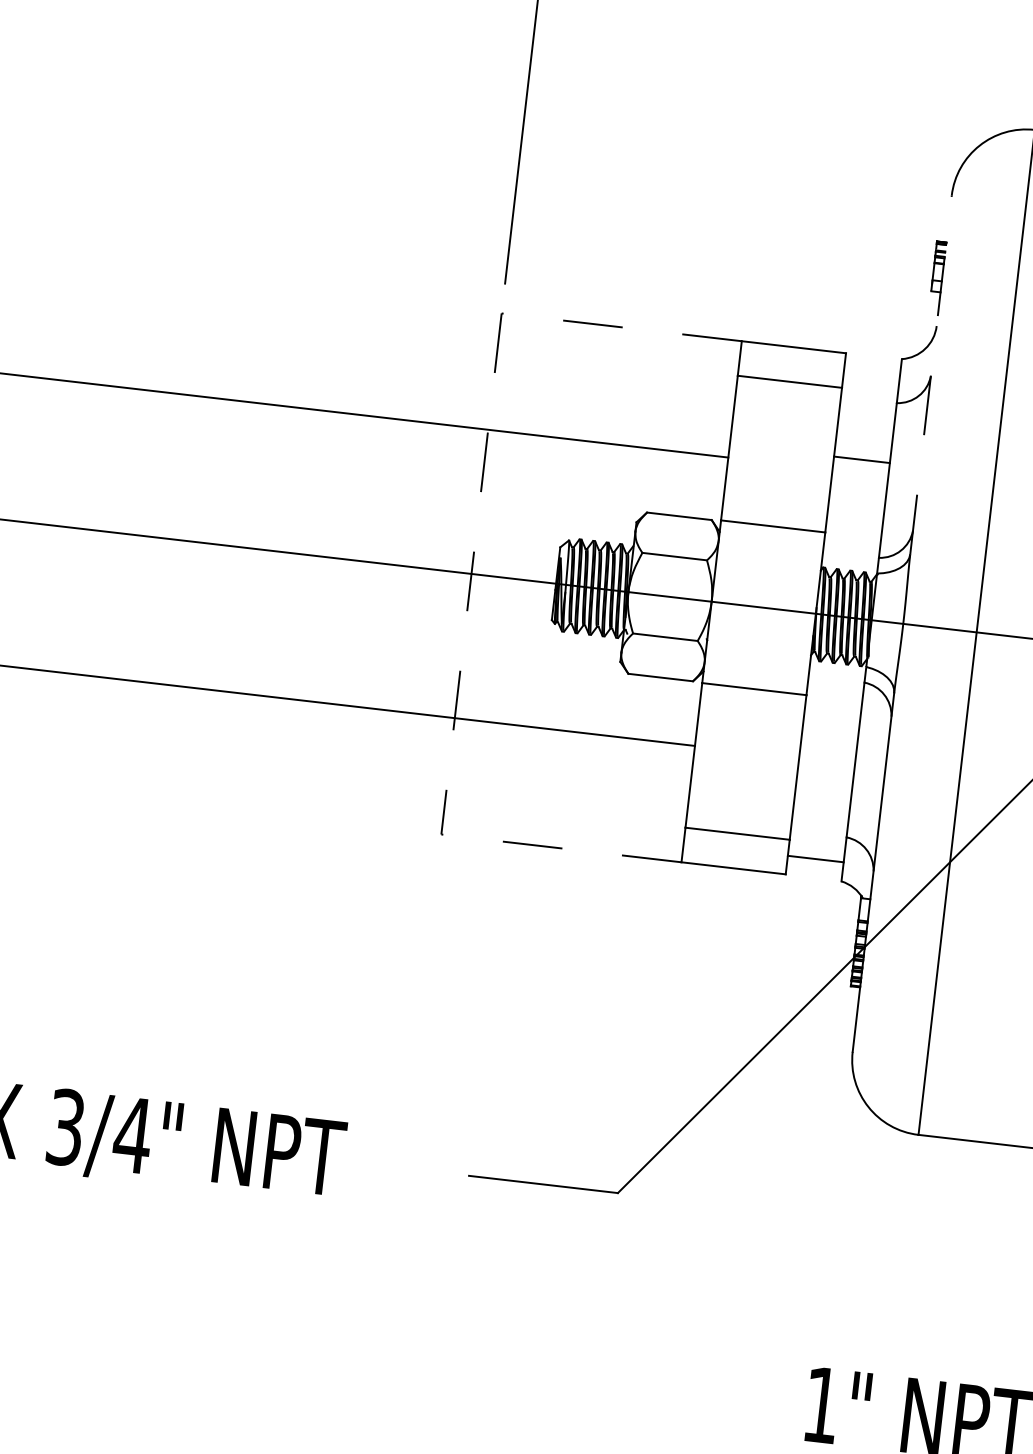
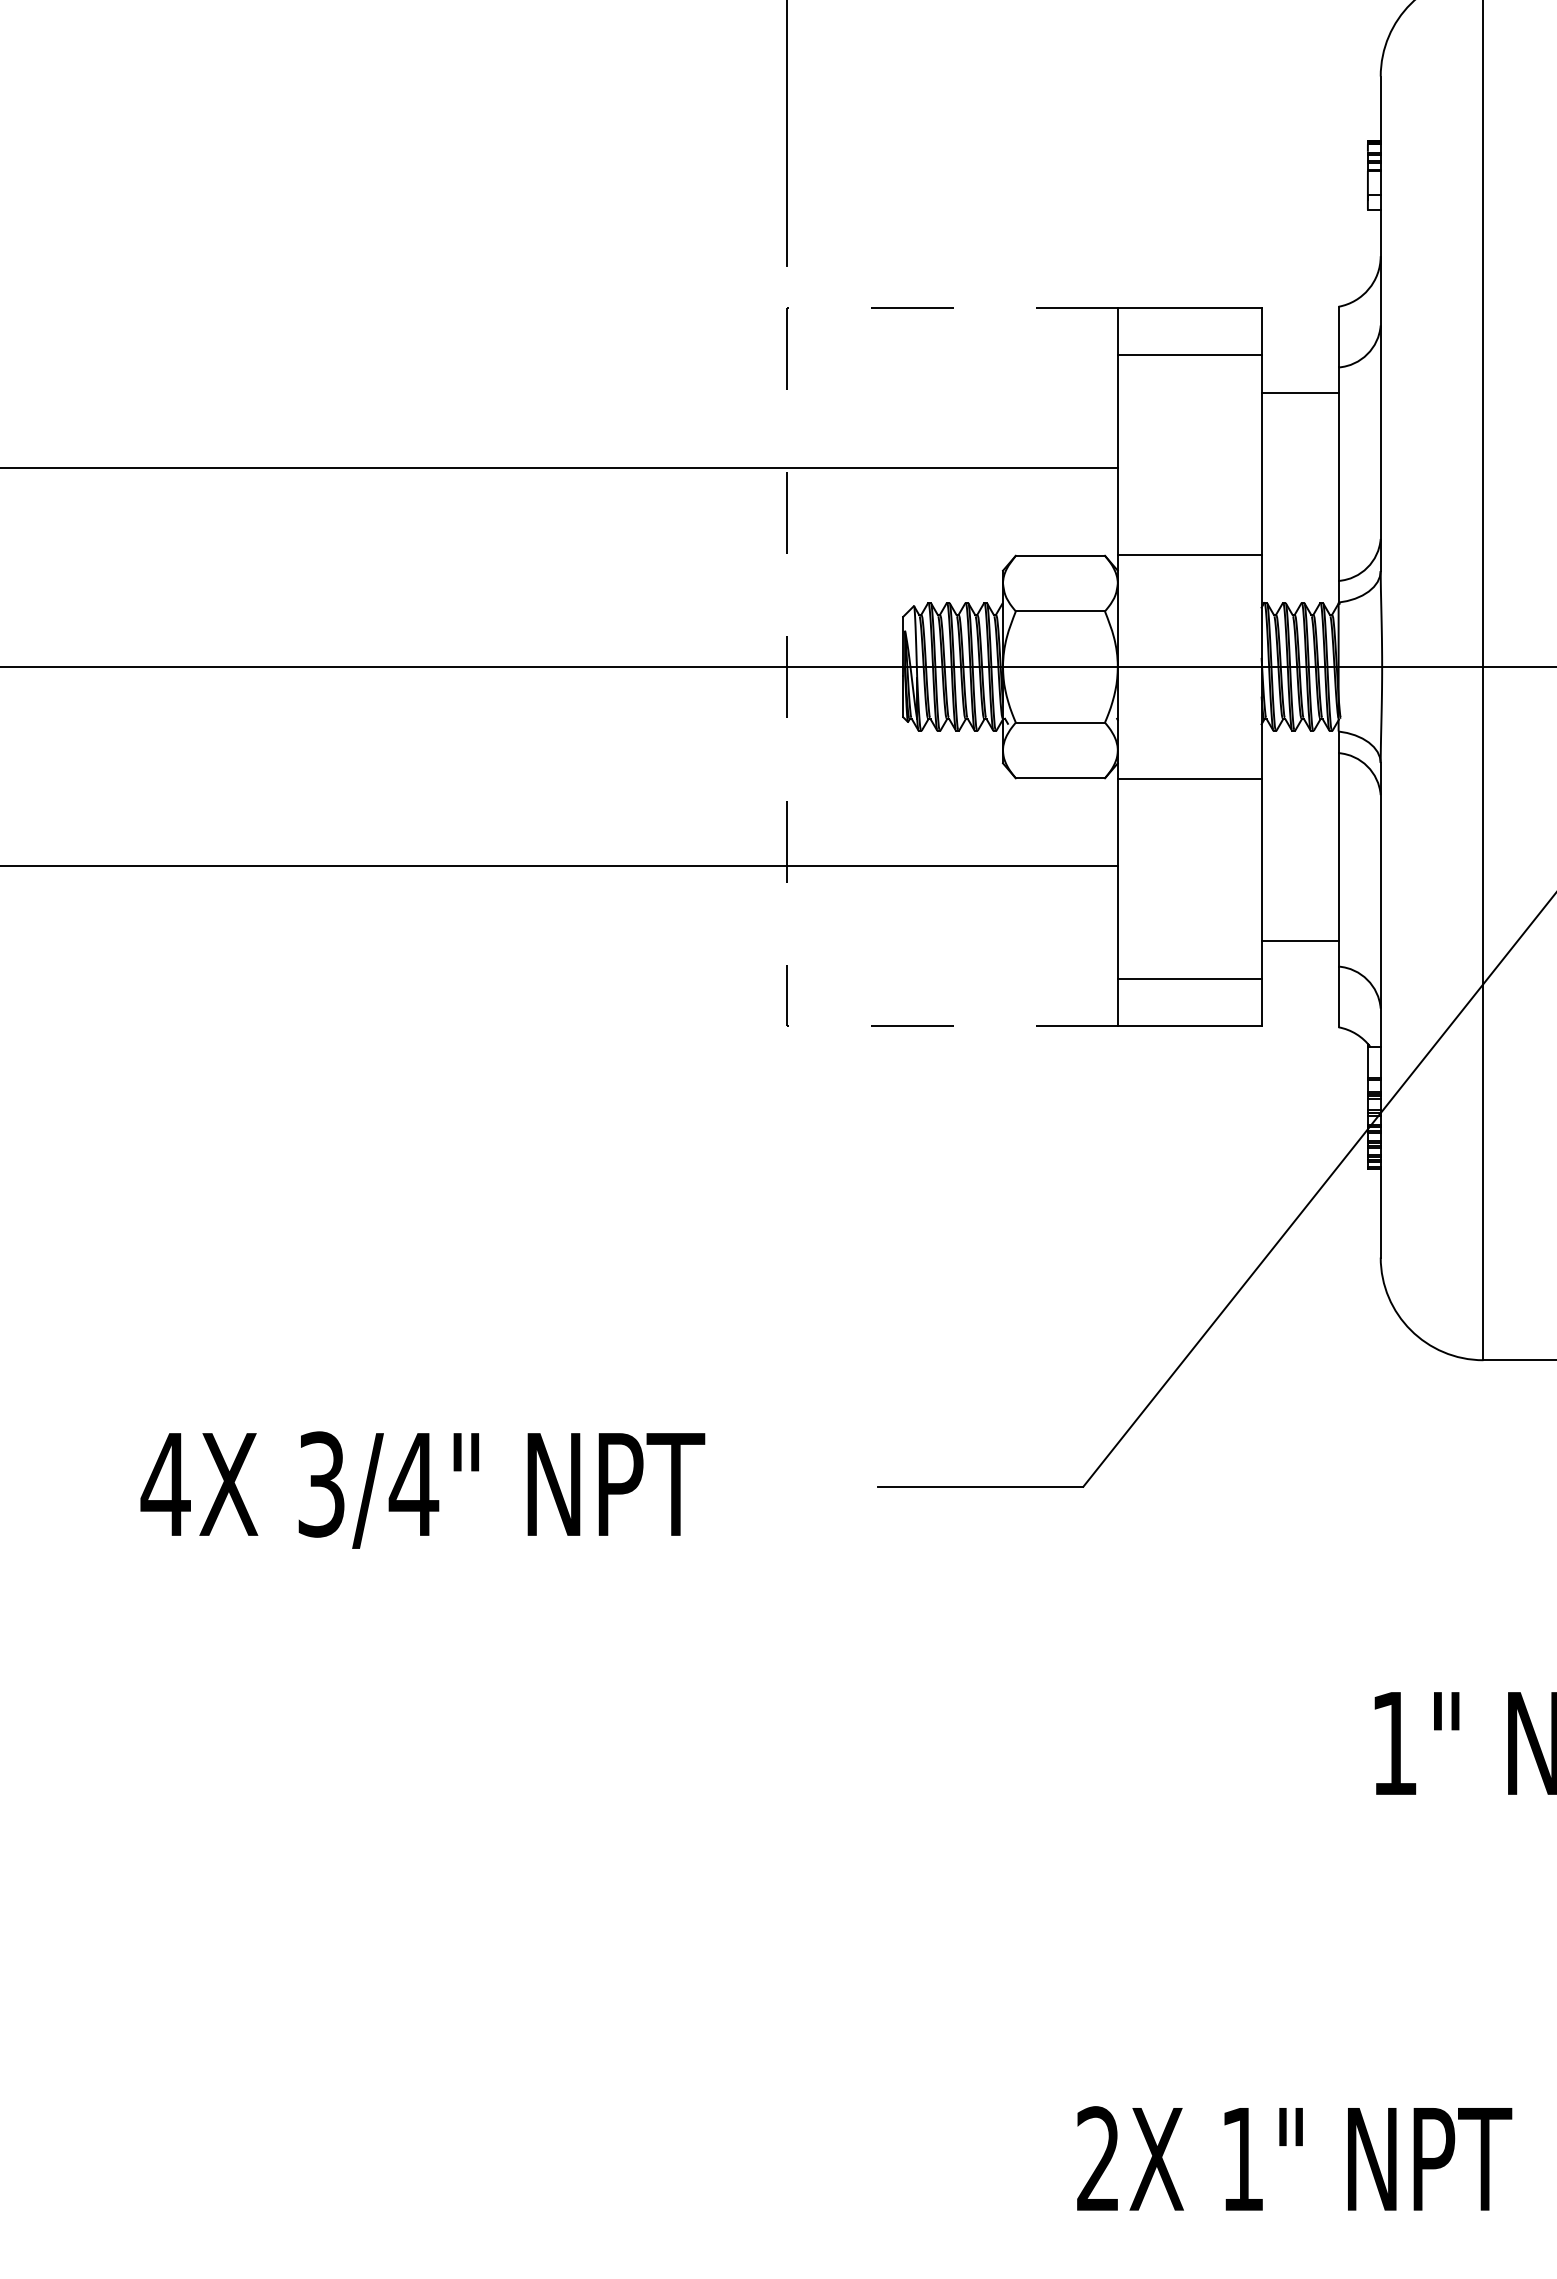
line: (930, 374) -> (1380, 323), dashed -> solid
line: (861, 460) -> (1299, 393), moved
line: (815, 858) -> (1299, 940), moved

